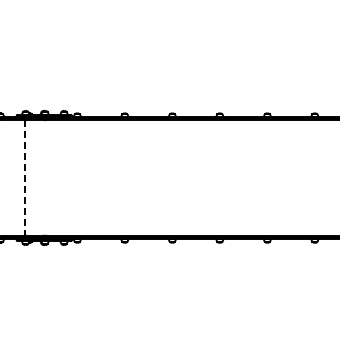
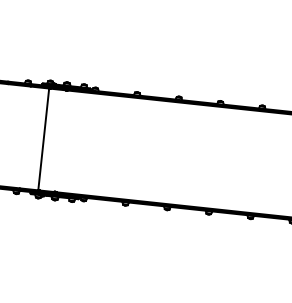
line: (24, 177) -> (43, 138), dashed -> solid

